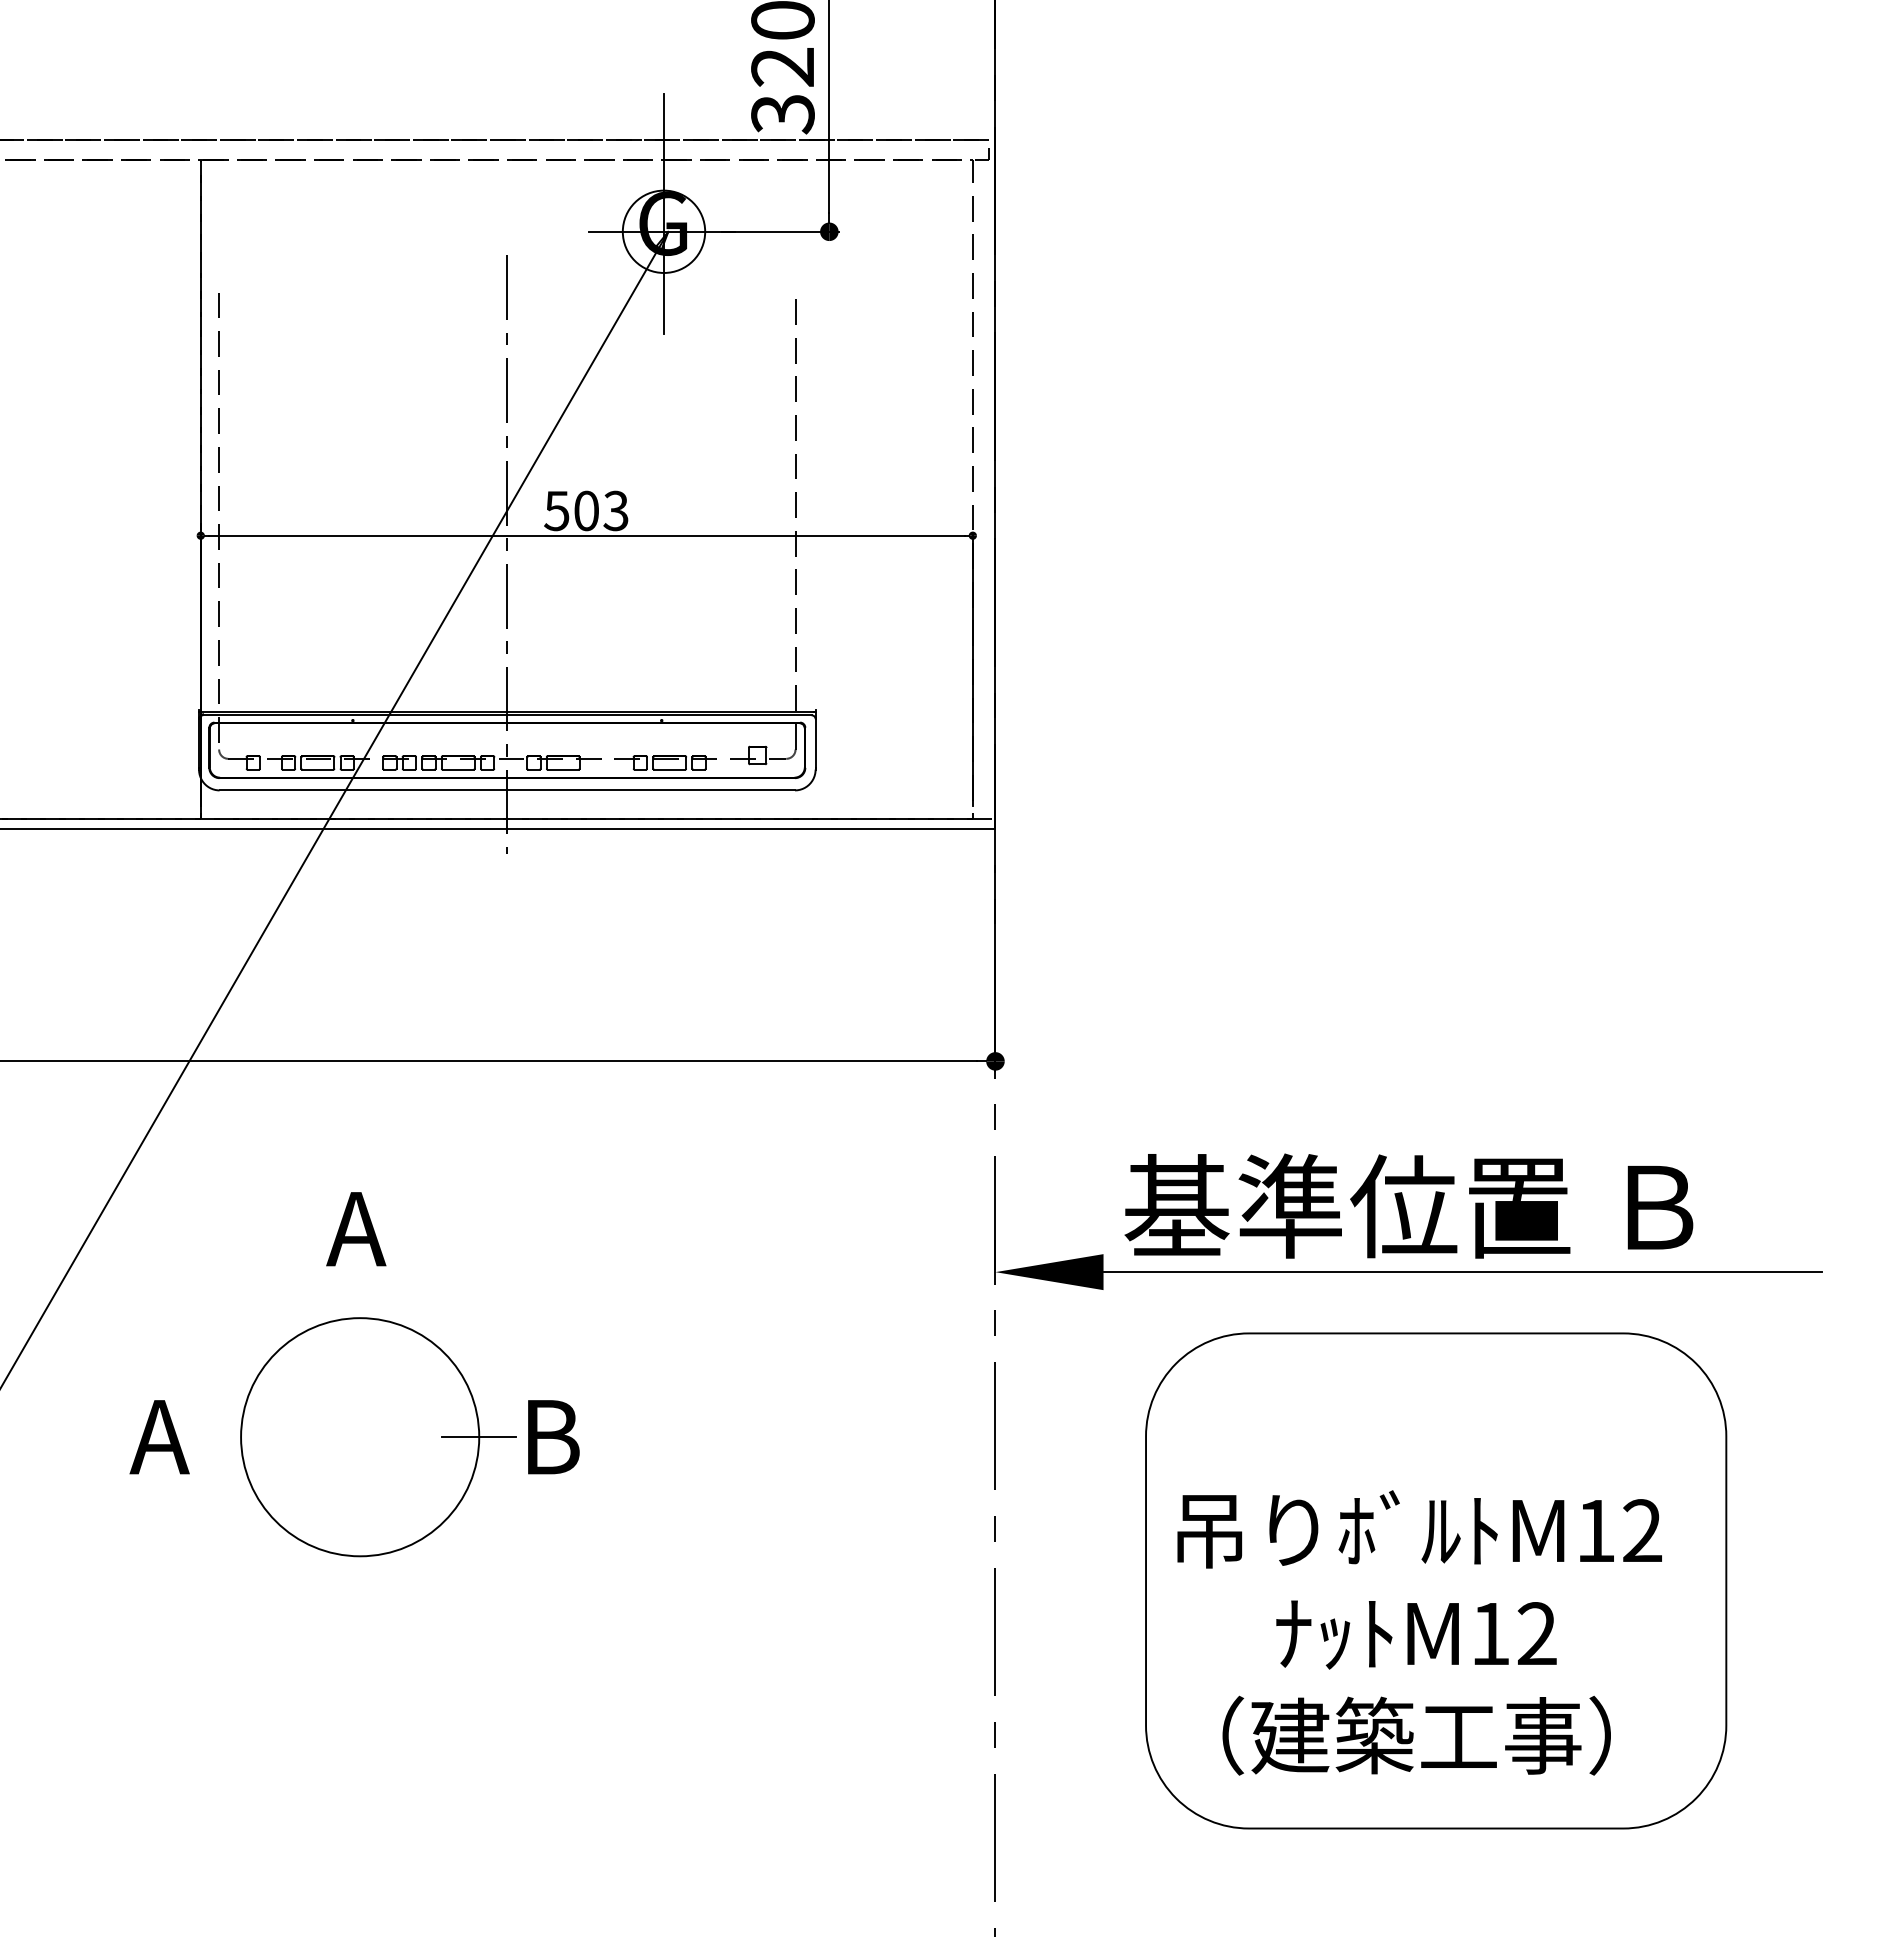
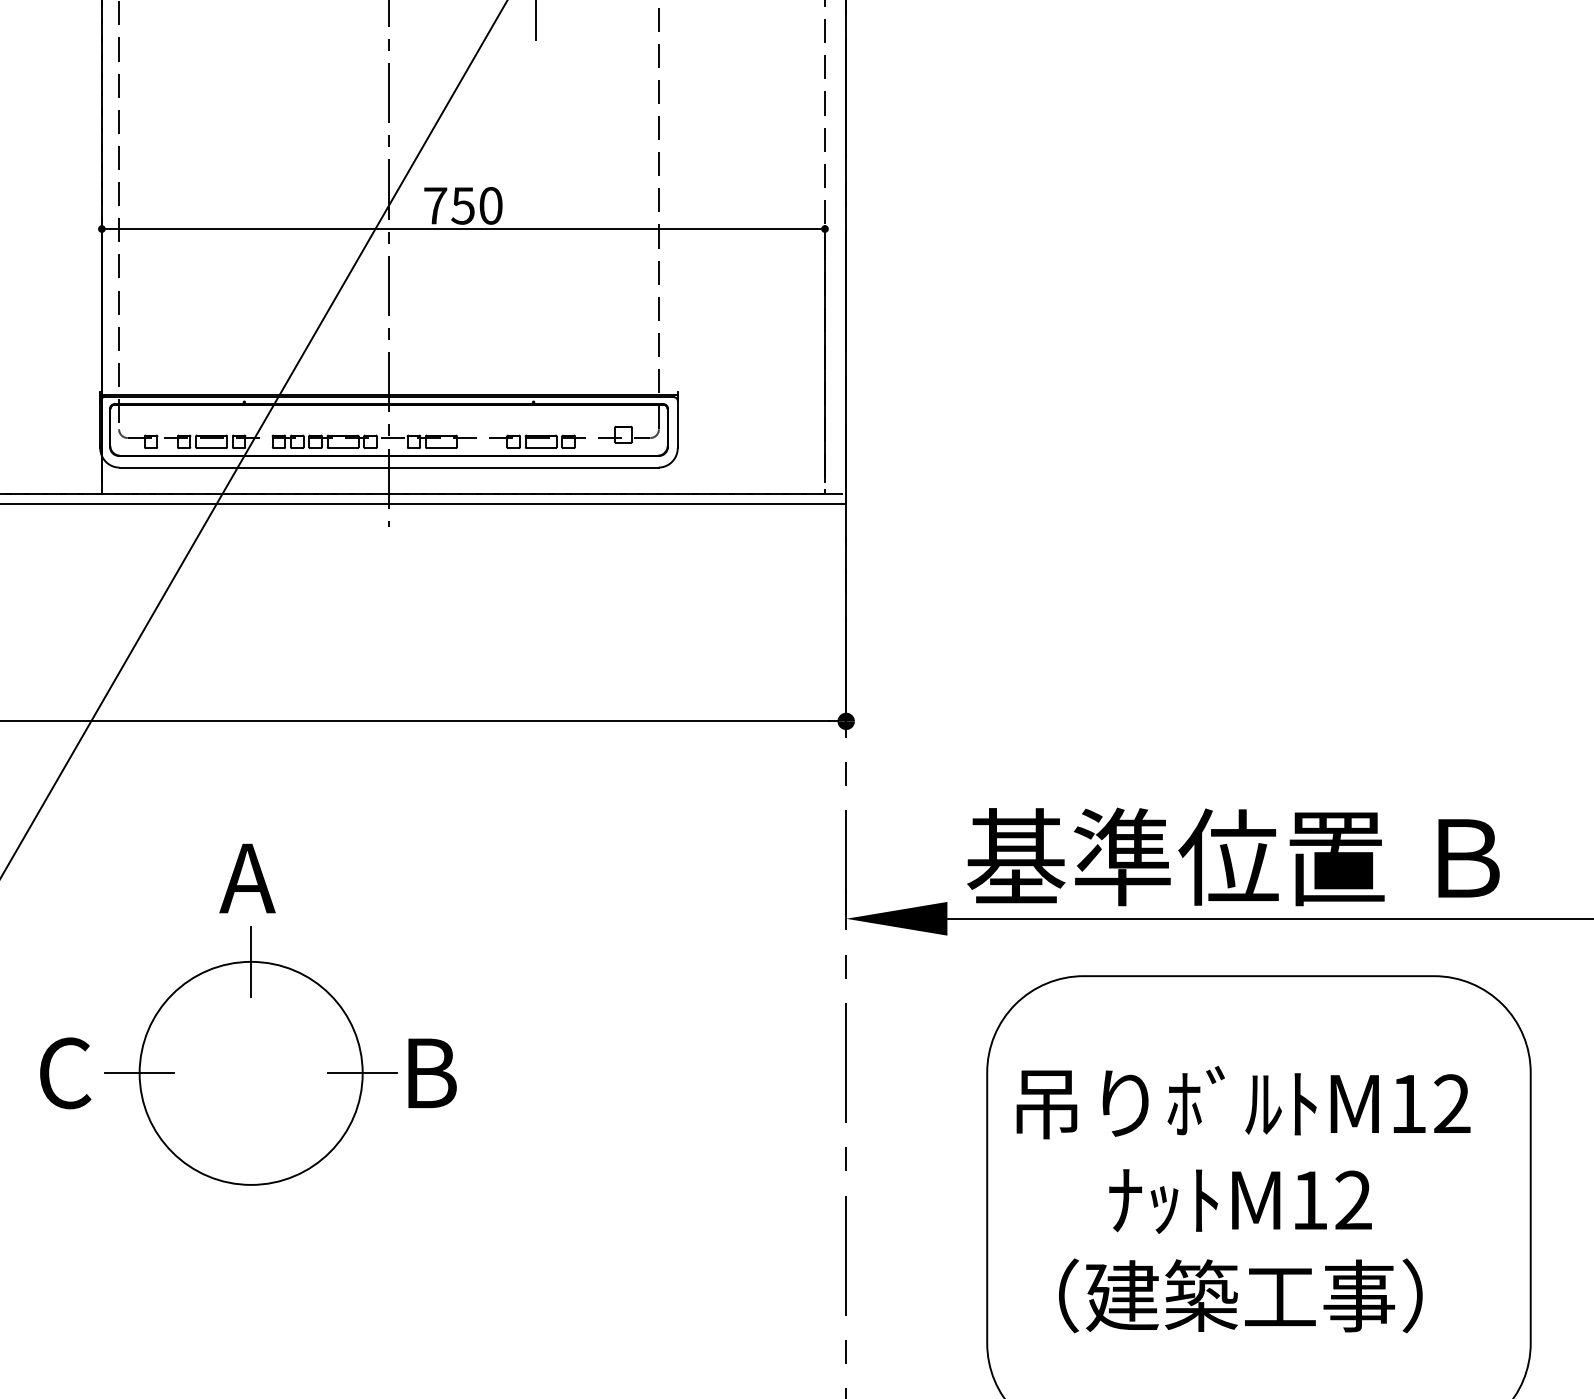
text: (586, 510) -> (463, 205), 503 -> 750
line: (360, 1318) -> (251, 962), added
text: (159, 1436) -> (63, 1072), A -> C
line: (241, 1437) -> (140, 1073), added
text: (1419, 1632) -> (1243, 1199), moved

